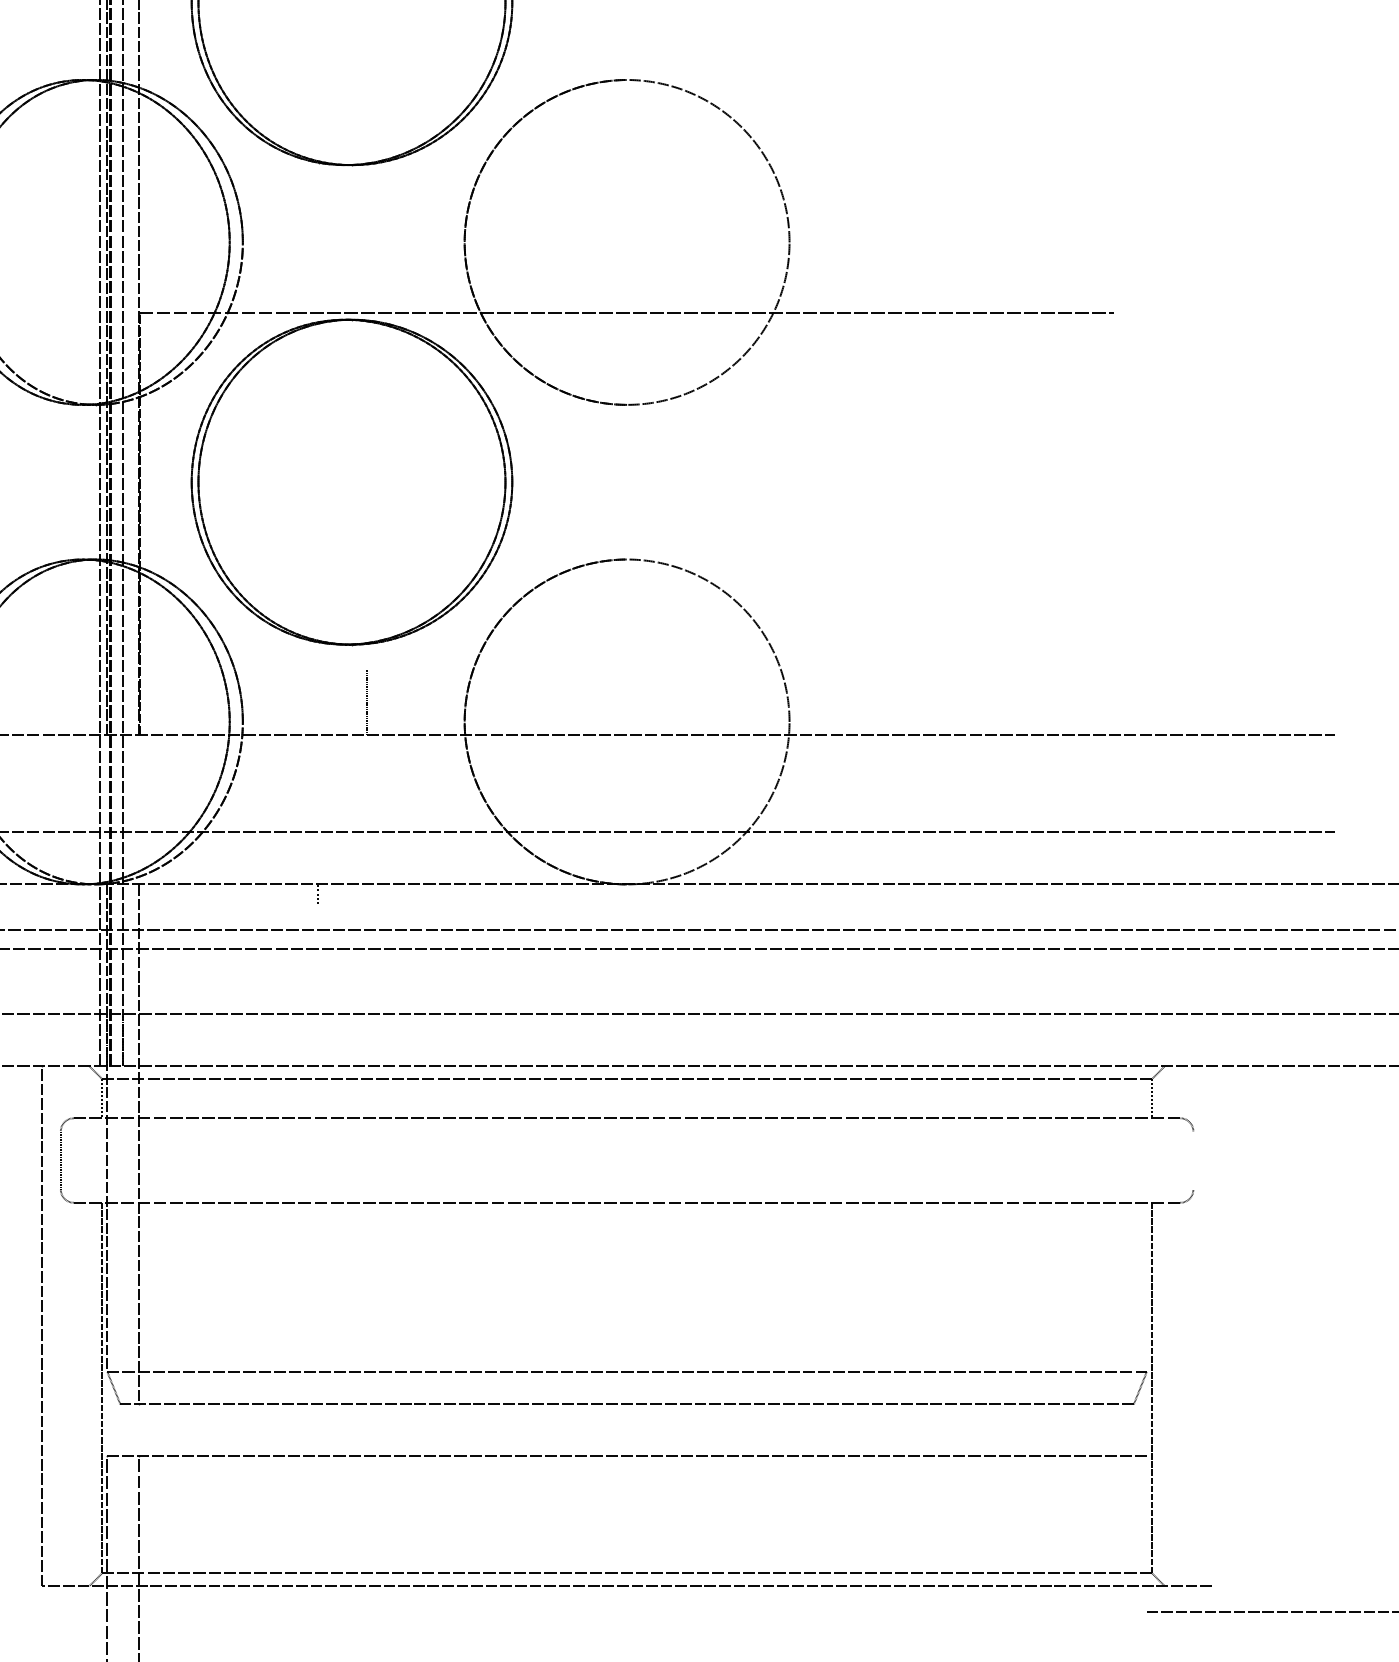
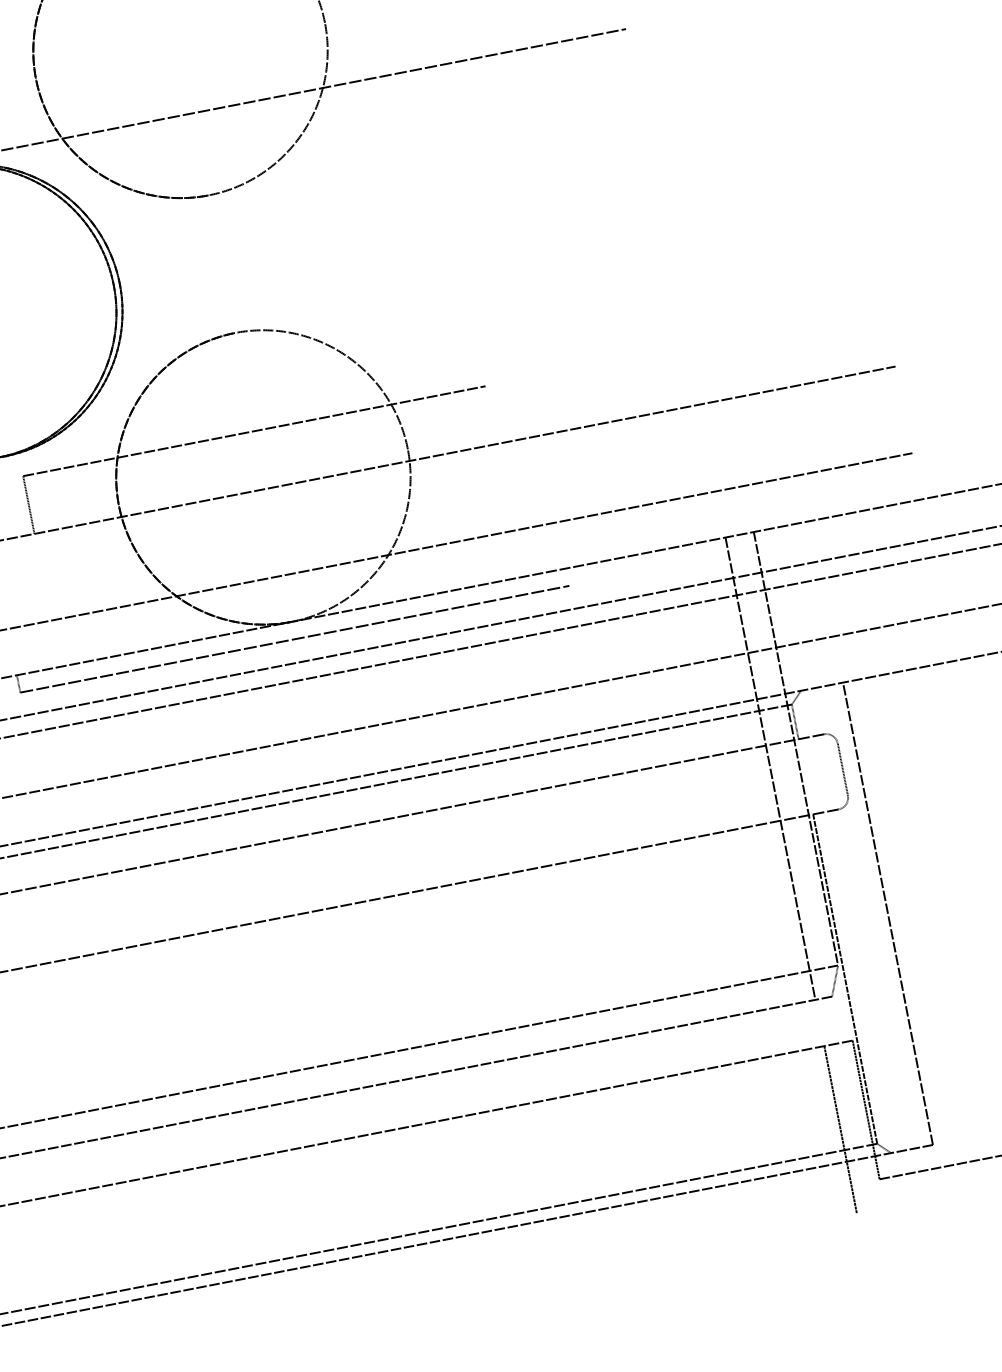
line: (627, 669) -> (254, 430), added
line: (626, 903) -> (294, 639), added
line: (1146, 1127) -> (795, 748), added
line: (1115, 1144) -> (770, 768), added
line: (1193, 1160) -> (842, 769), added
line: (1211, 1326) -> (887, 914), added
line: (1146, 1534) -> (865, 1110), added
line: (1115, 1549) -> (840, 1129), added

